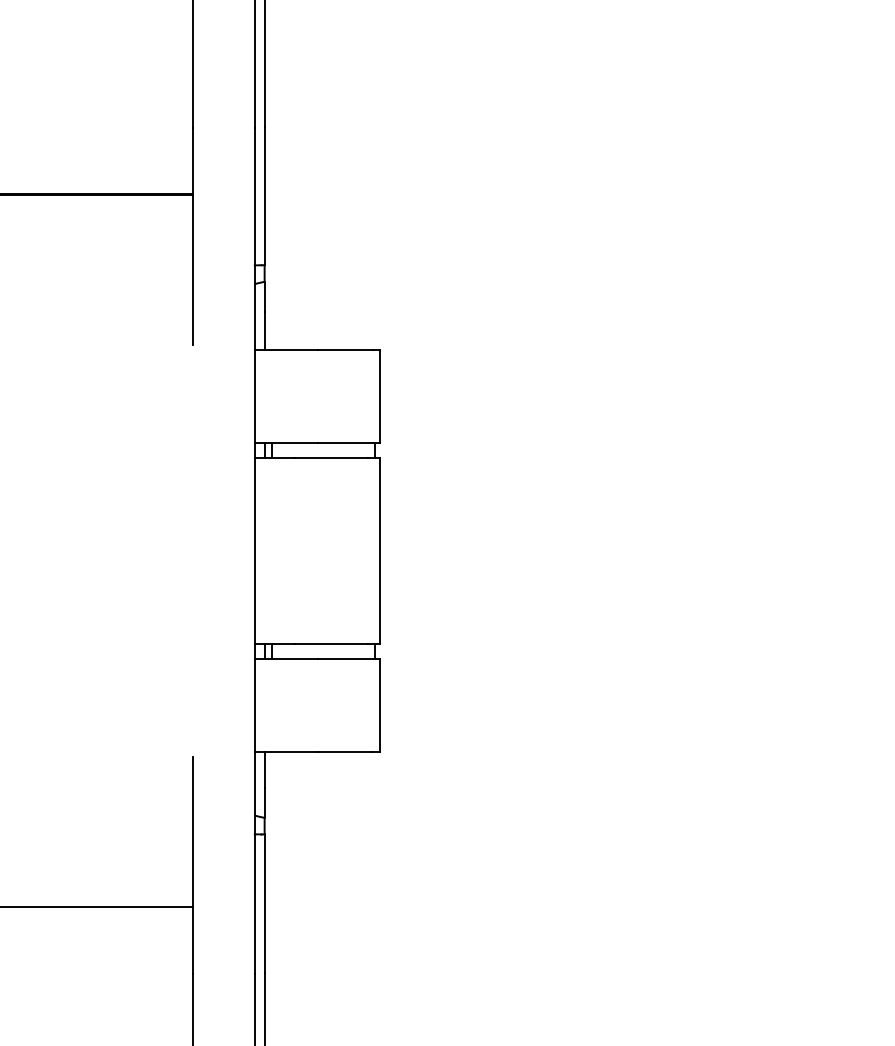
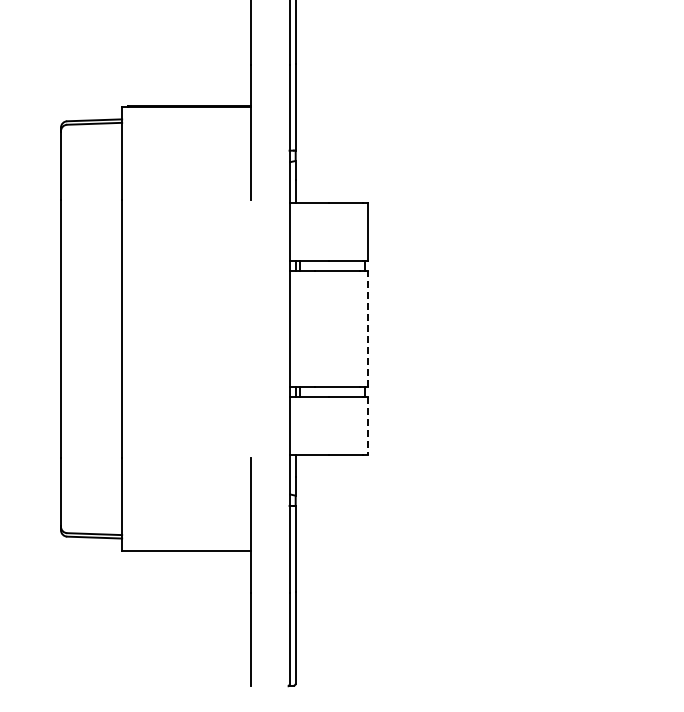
line: (379, 550) -> (367, 328), solid -> dashed
line: (379, 705) -> (367, 425), solid -> dashed

